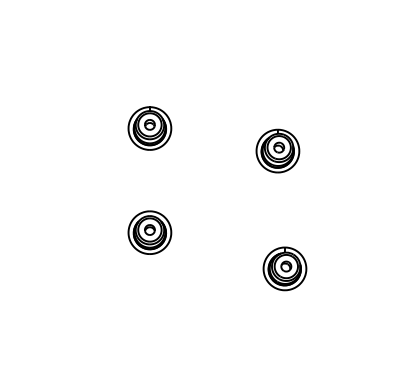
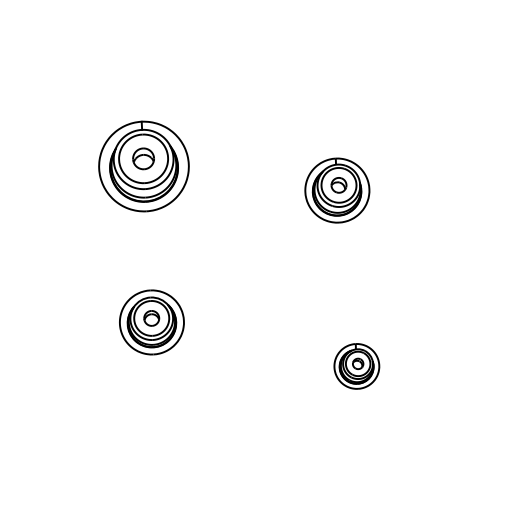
part: (149, 128) -> (143, 166), size x1.4
part: (284, 268) -> (356, 365), size x0.7

